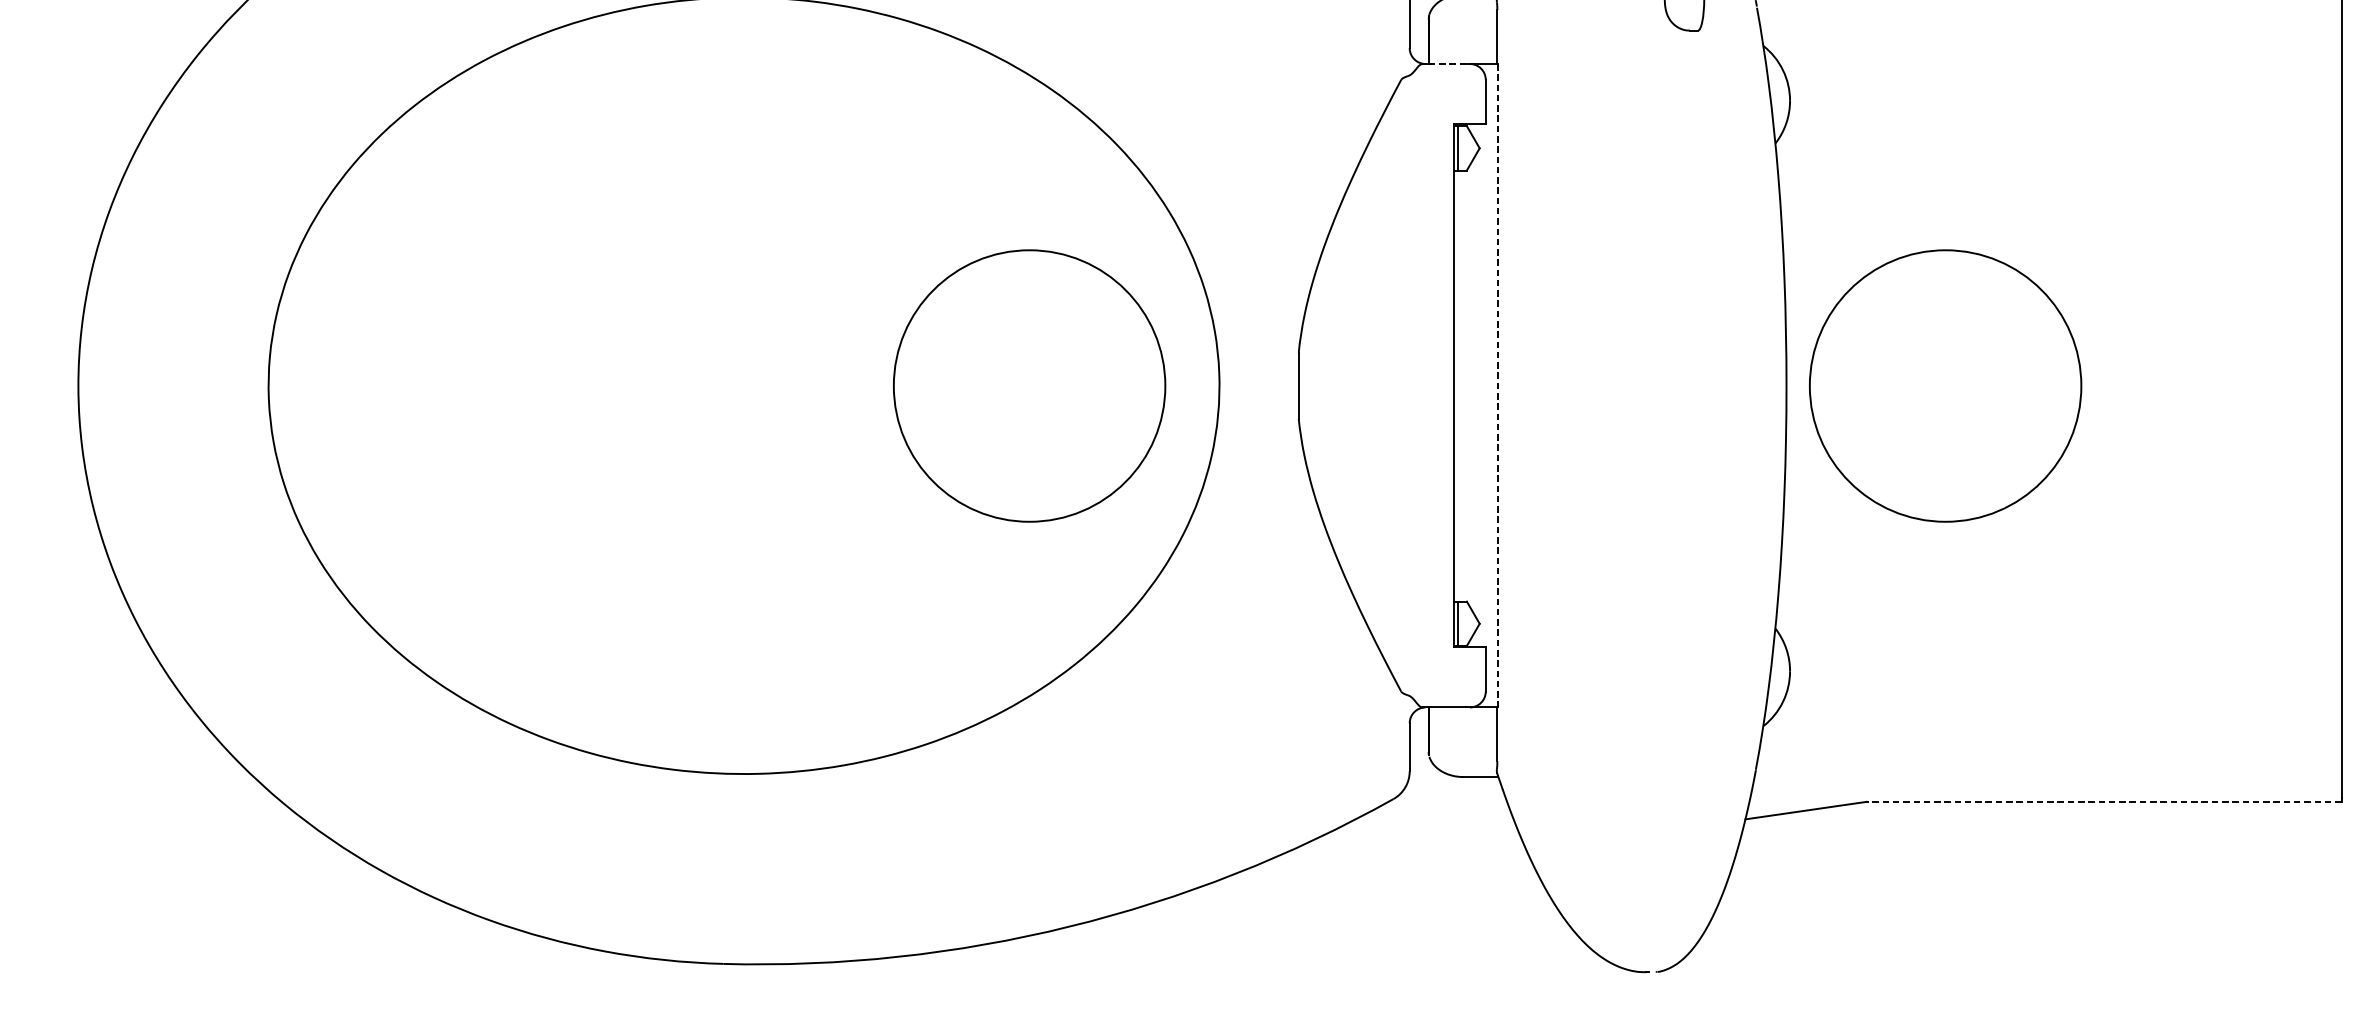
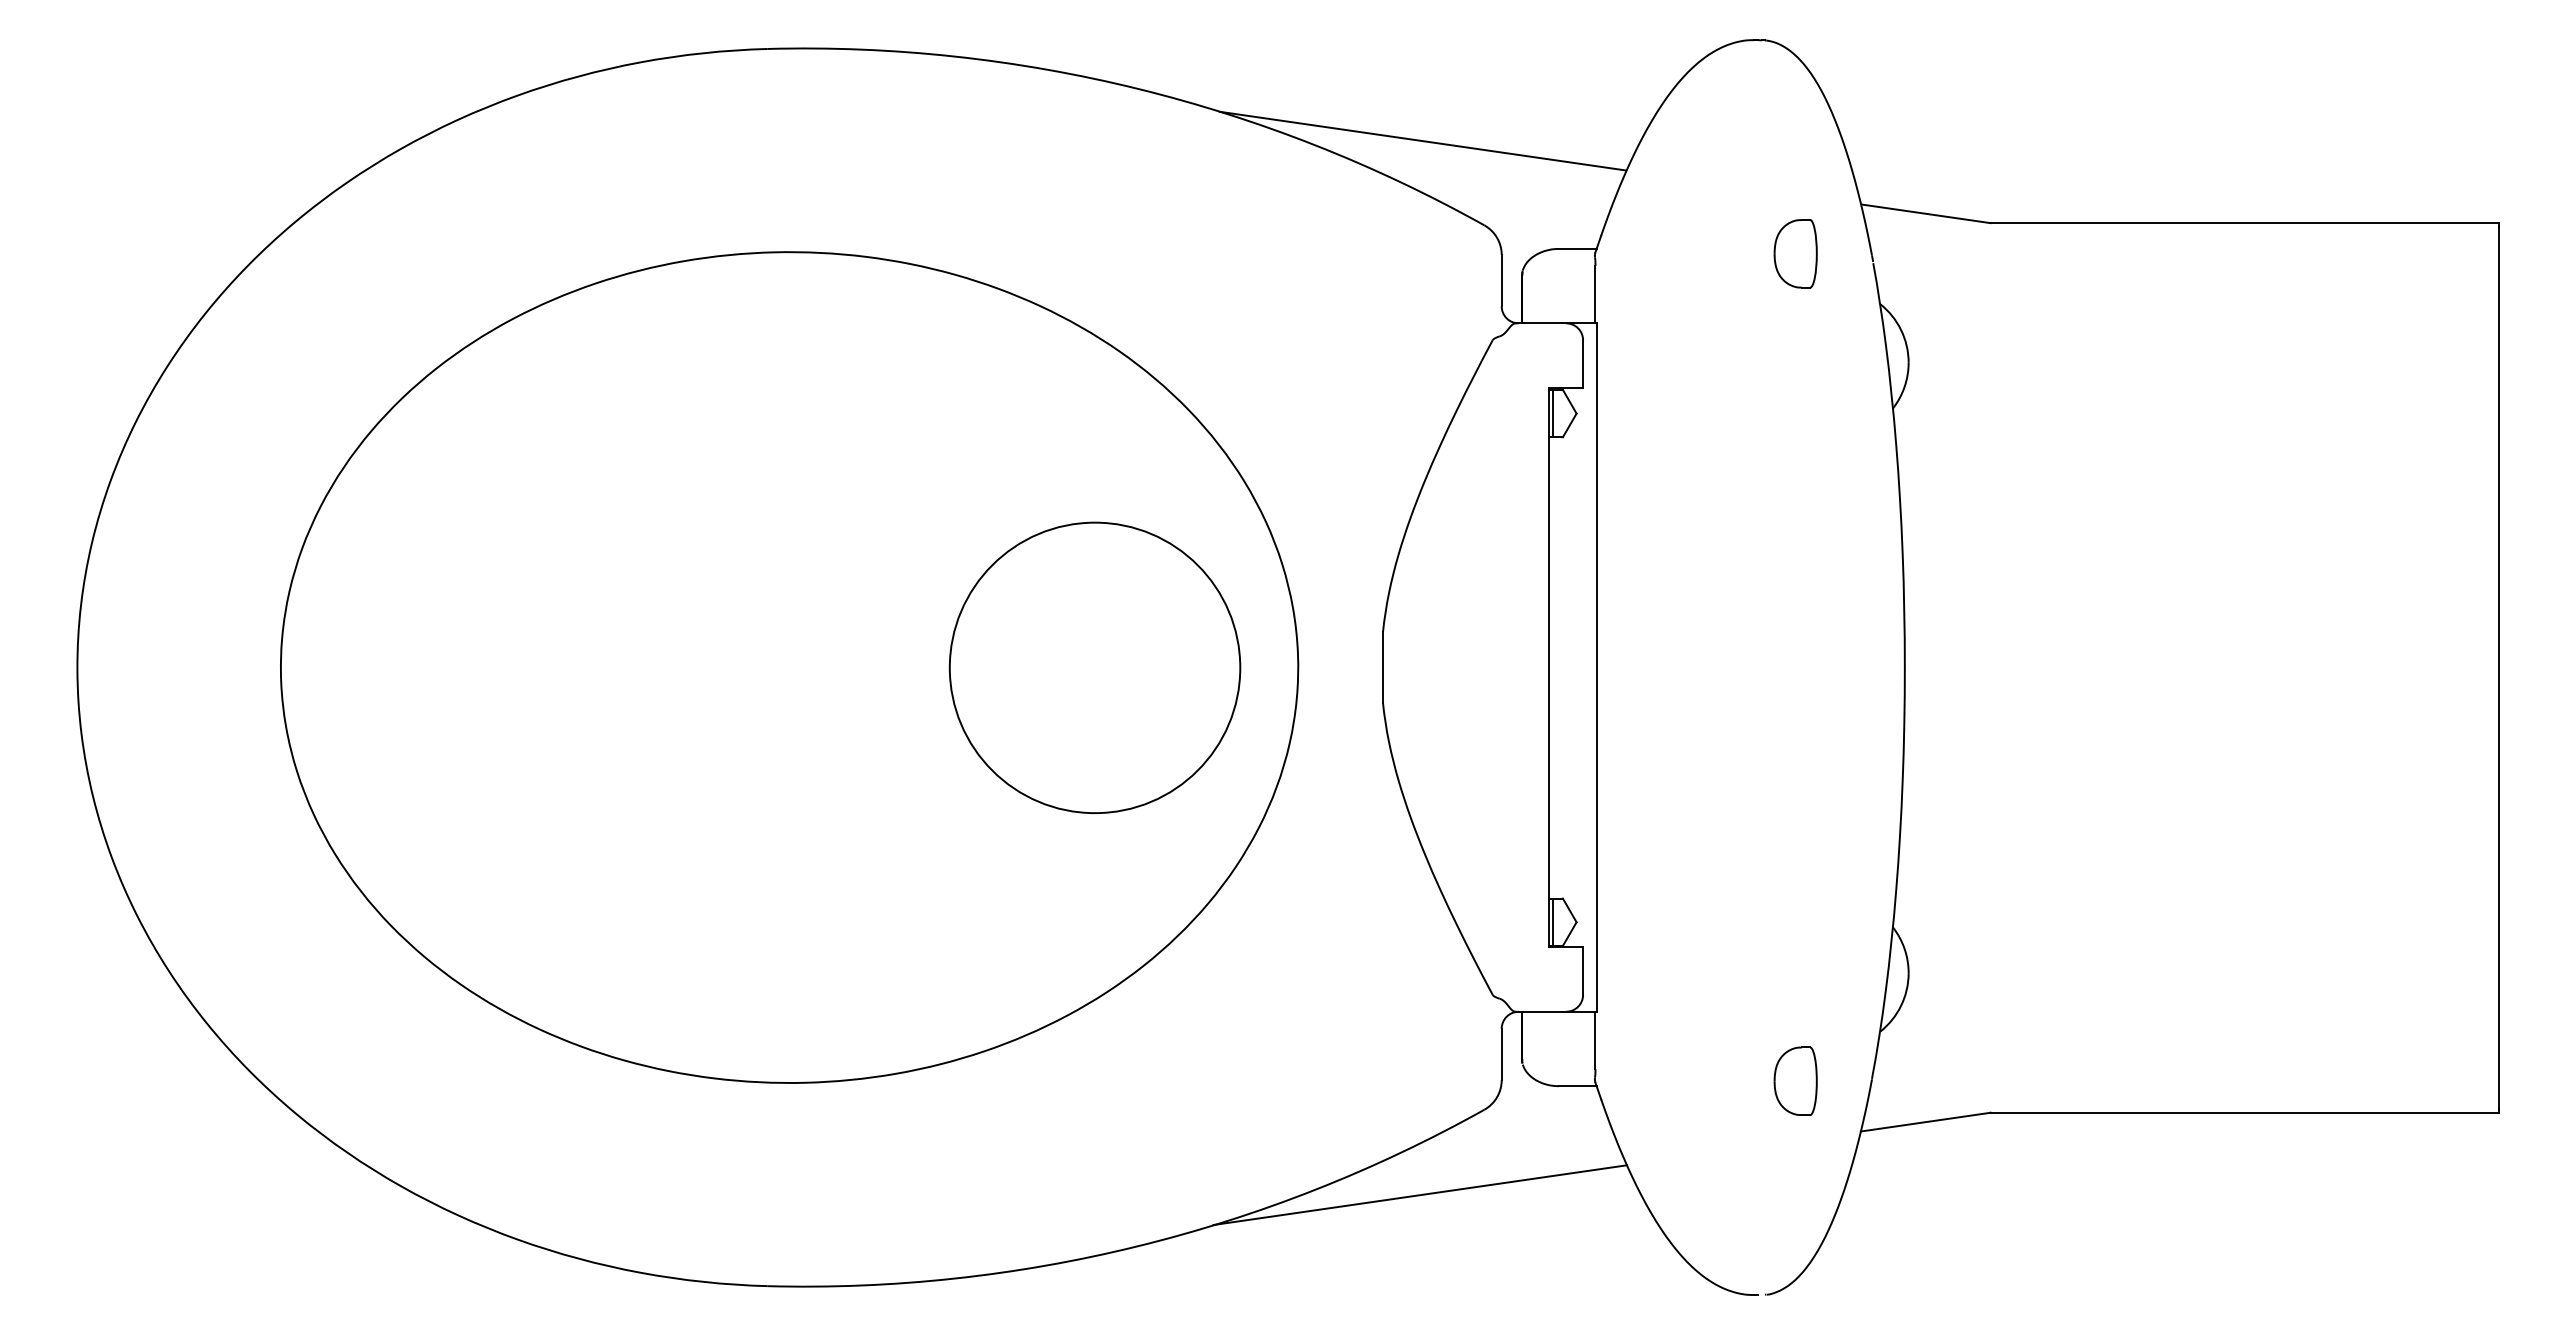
line: (1447, 64) -> (1542, 323), dashed -> solid
circle: (1945, 385) -> (2074, 667), removed
line: (1498, 386) -> (1596, 668), dashed -> solid
part: (1684, 771) -> (1795, 1080), added
line: (2103, 801) -> (2244, 1112), dashed -> solid
line: (1333, 879) -> (1420, 1195), added

